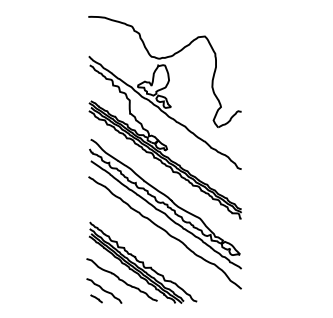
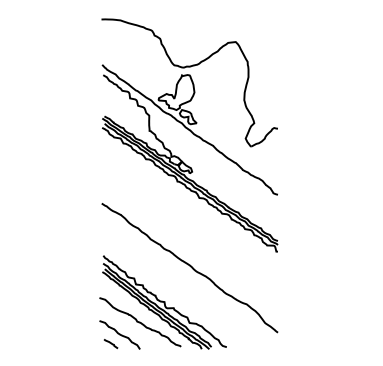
part: (165, 203) -> (190, 234), removed

